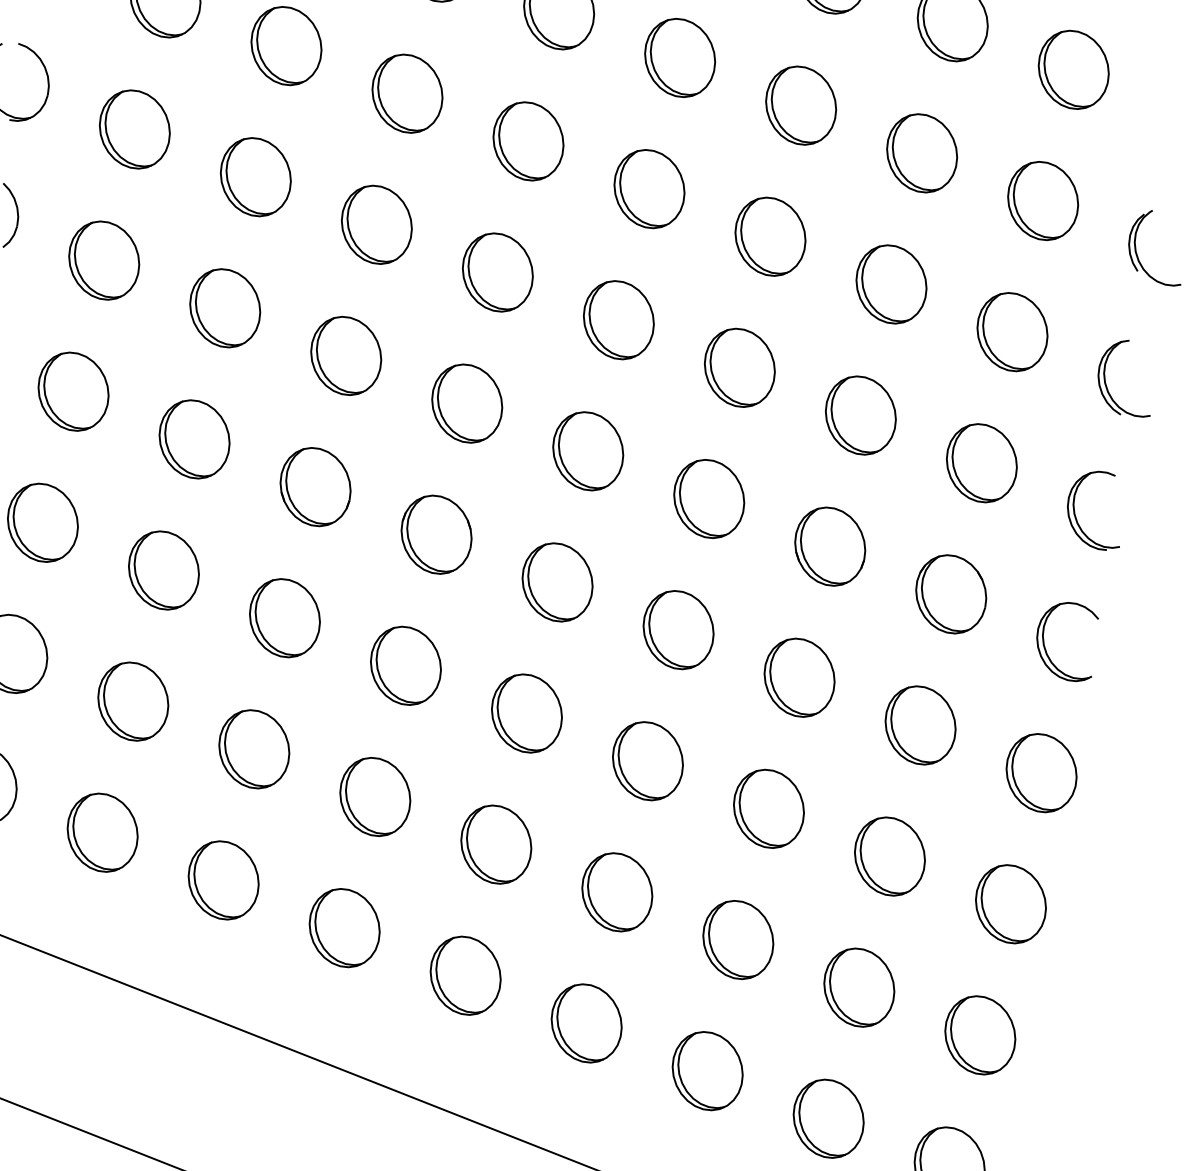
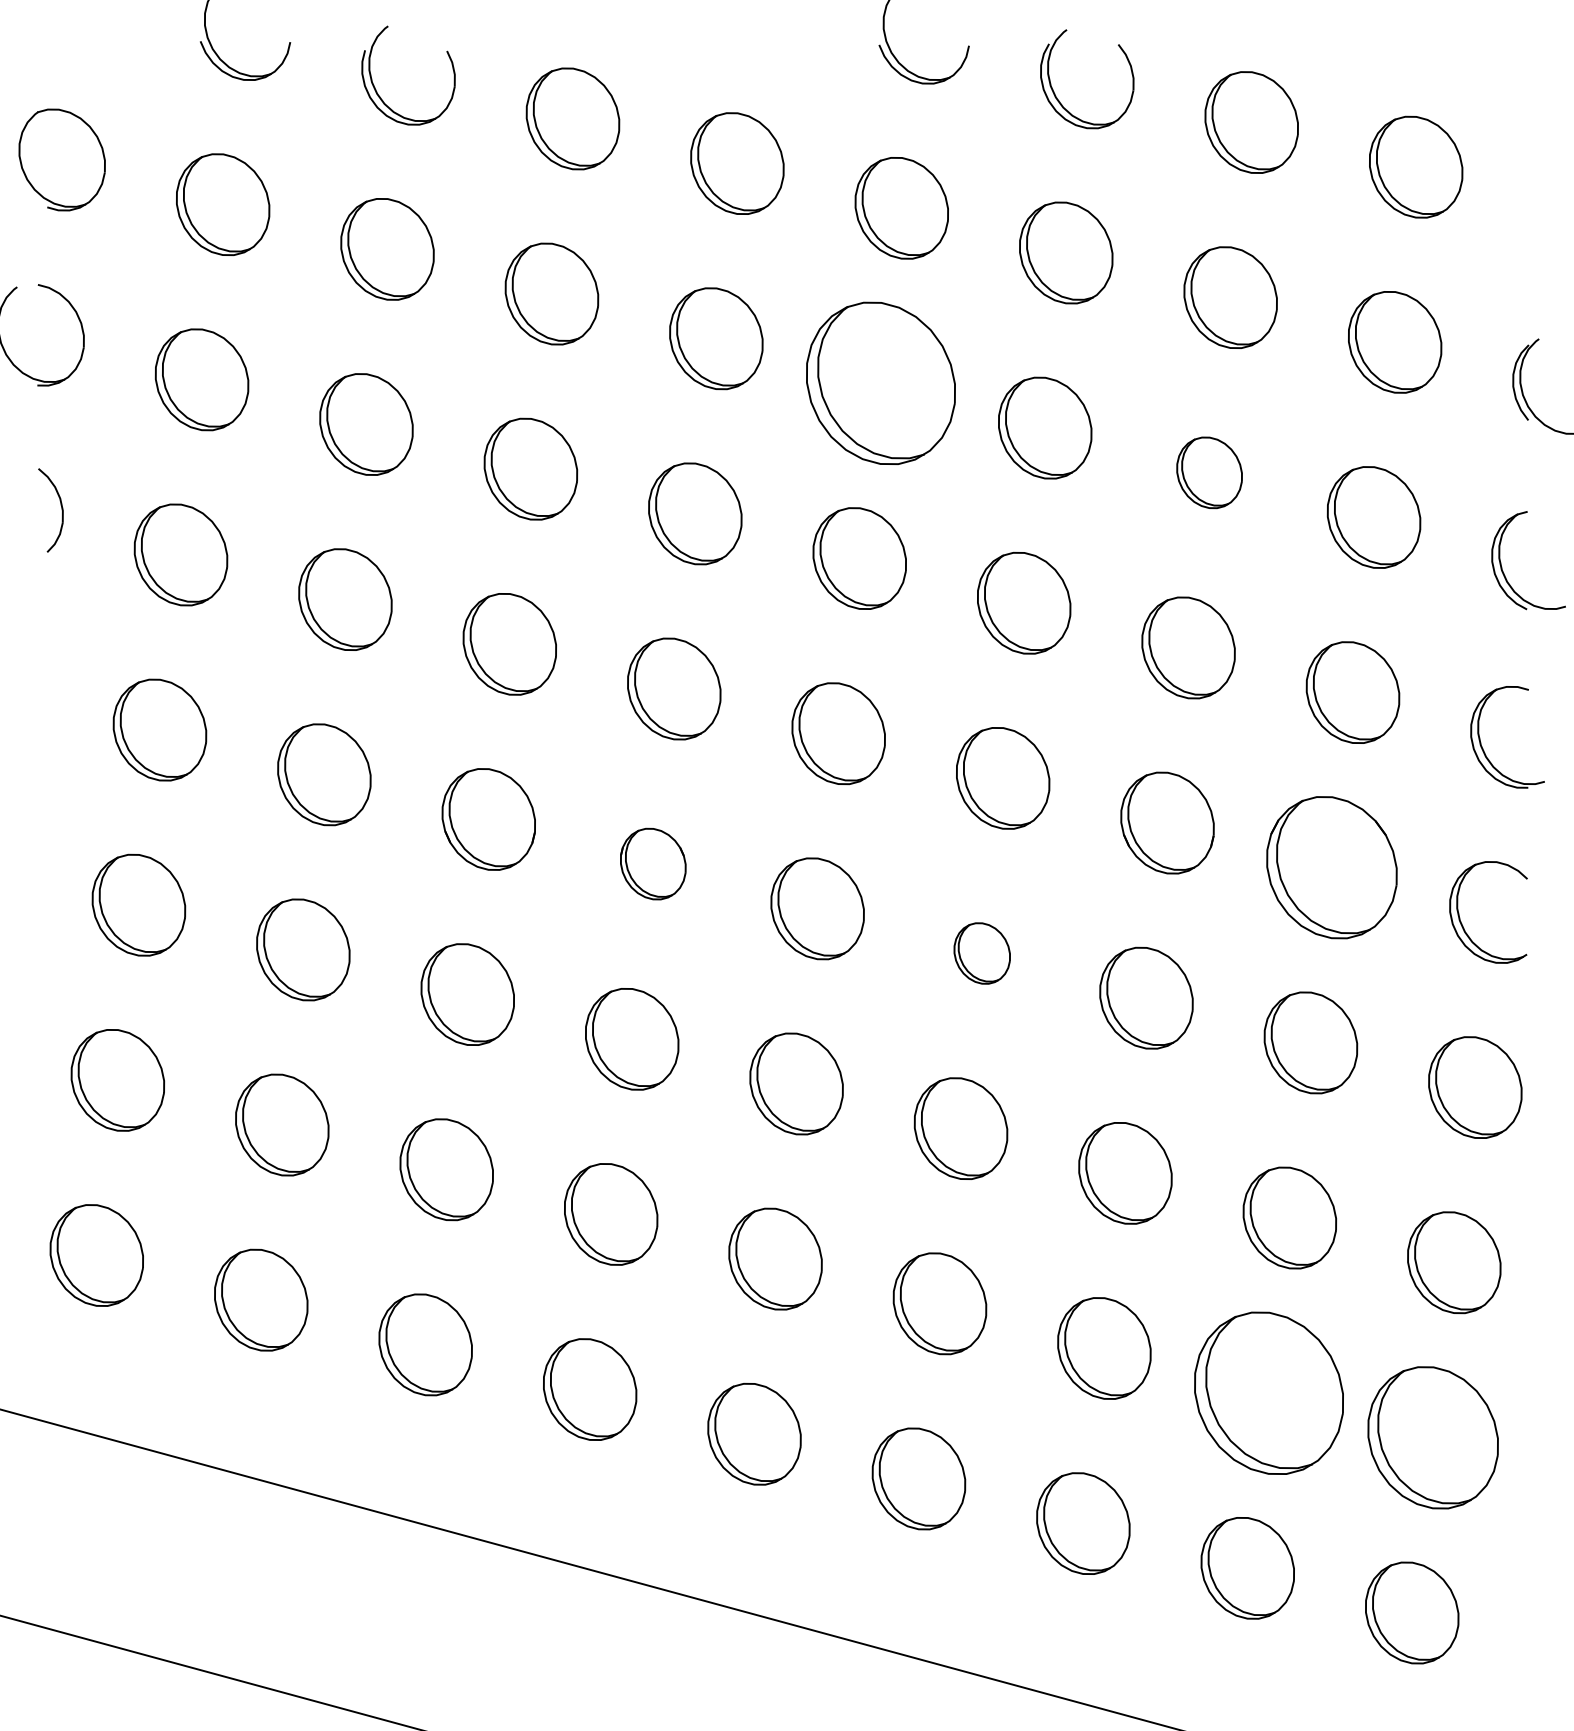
part: (649, 189) -> (880, 383), size x1.6
part: (891, 284) -> (1209, 472), size x0.7
part: (436, 534) -> (653, 863), size x0.7
part: (950, 594) -> (1331, 867), size x1.4
part: (678, 630) -> (982, 953), size x0.6
part: (859, 987) -> (1268, 1392), size x1.6
part: (980, 1035) -> (1433, 1437), size x1.4

